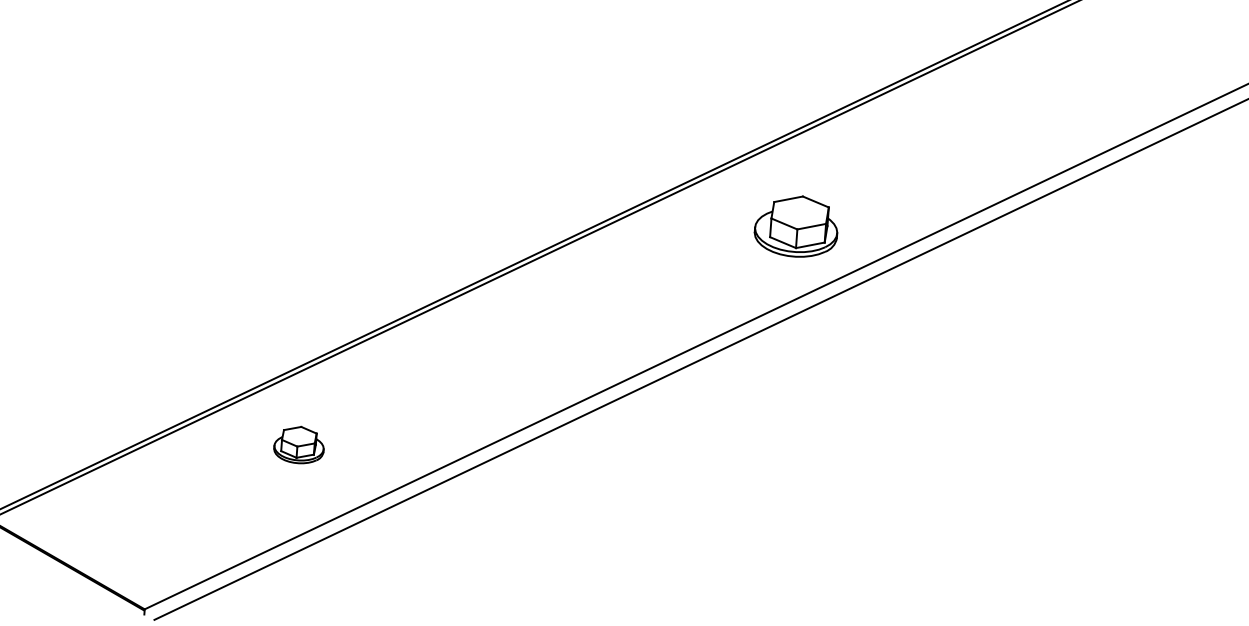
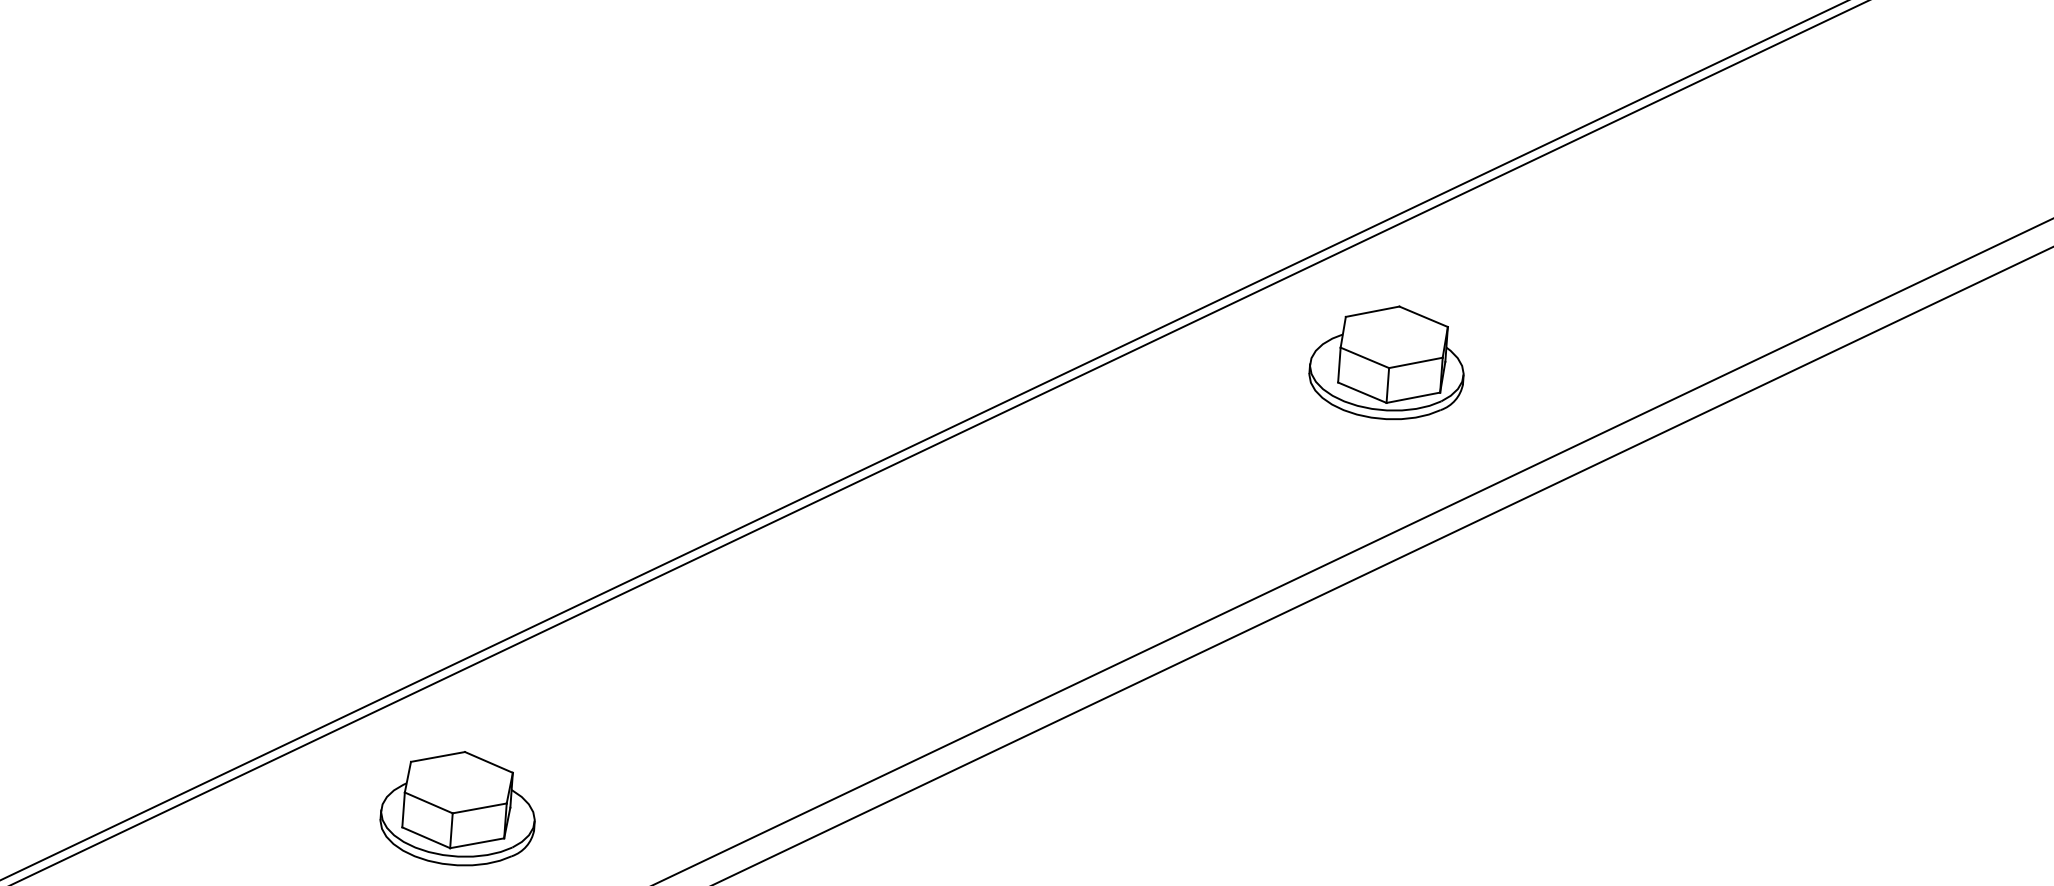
part: (795, 226) -> (1385, 362), moved
part: (298, 444) -> (456, 807), size x1.67

